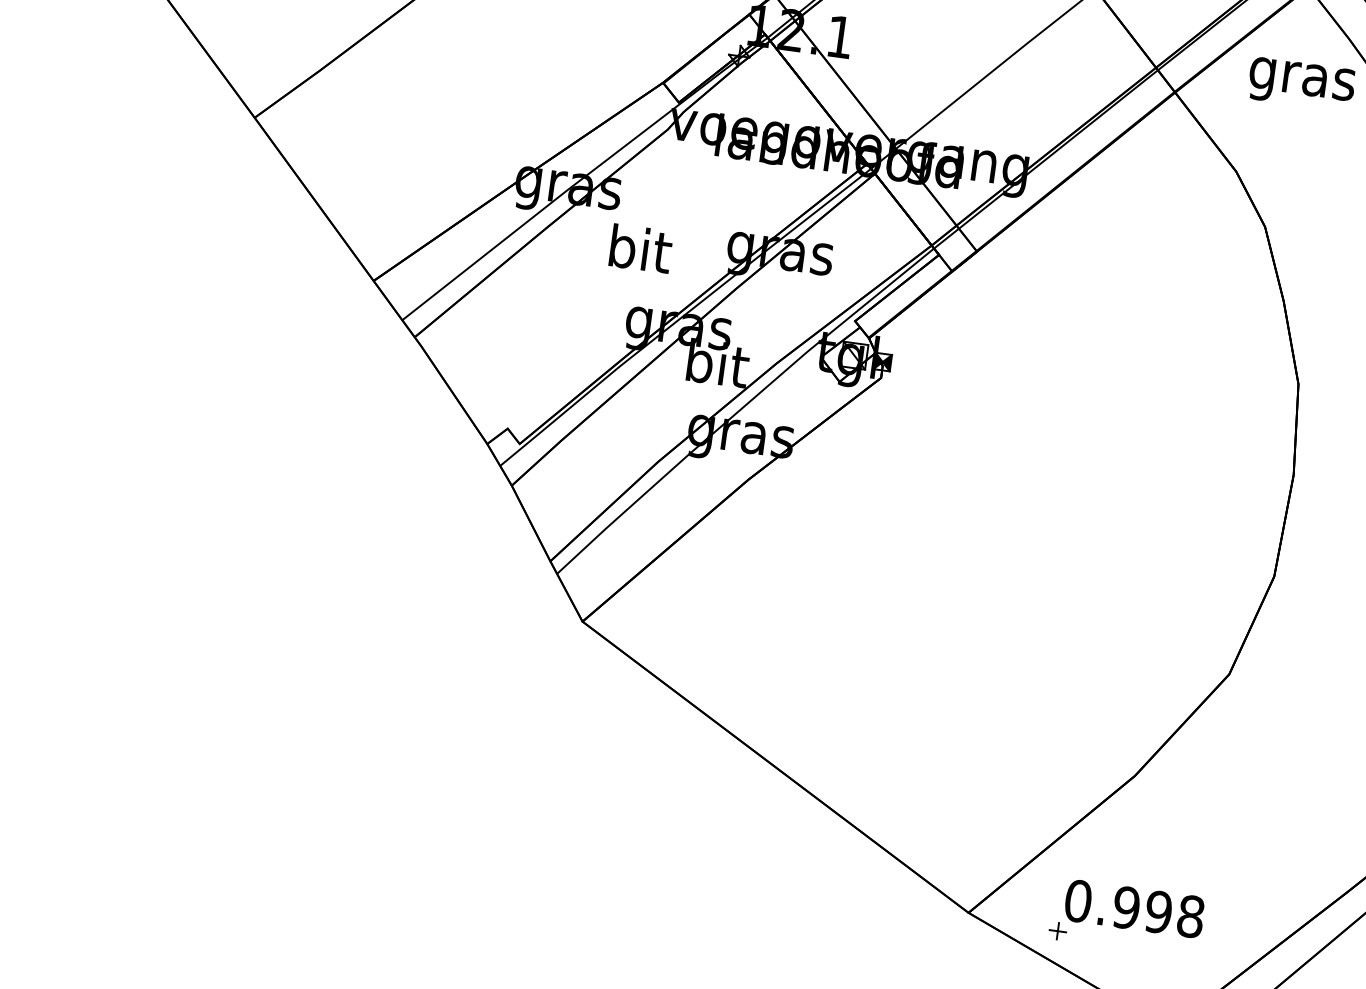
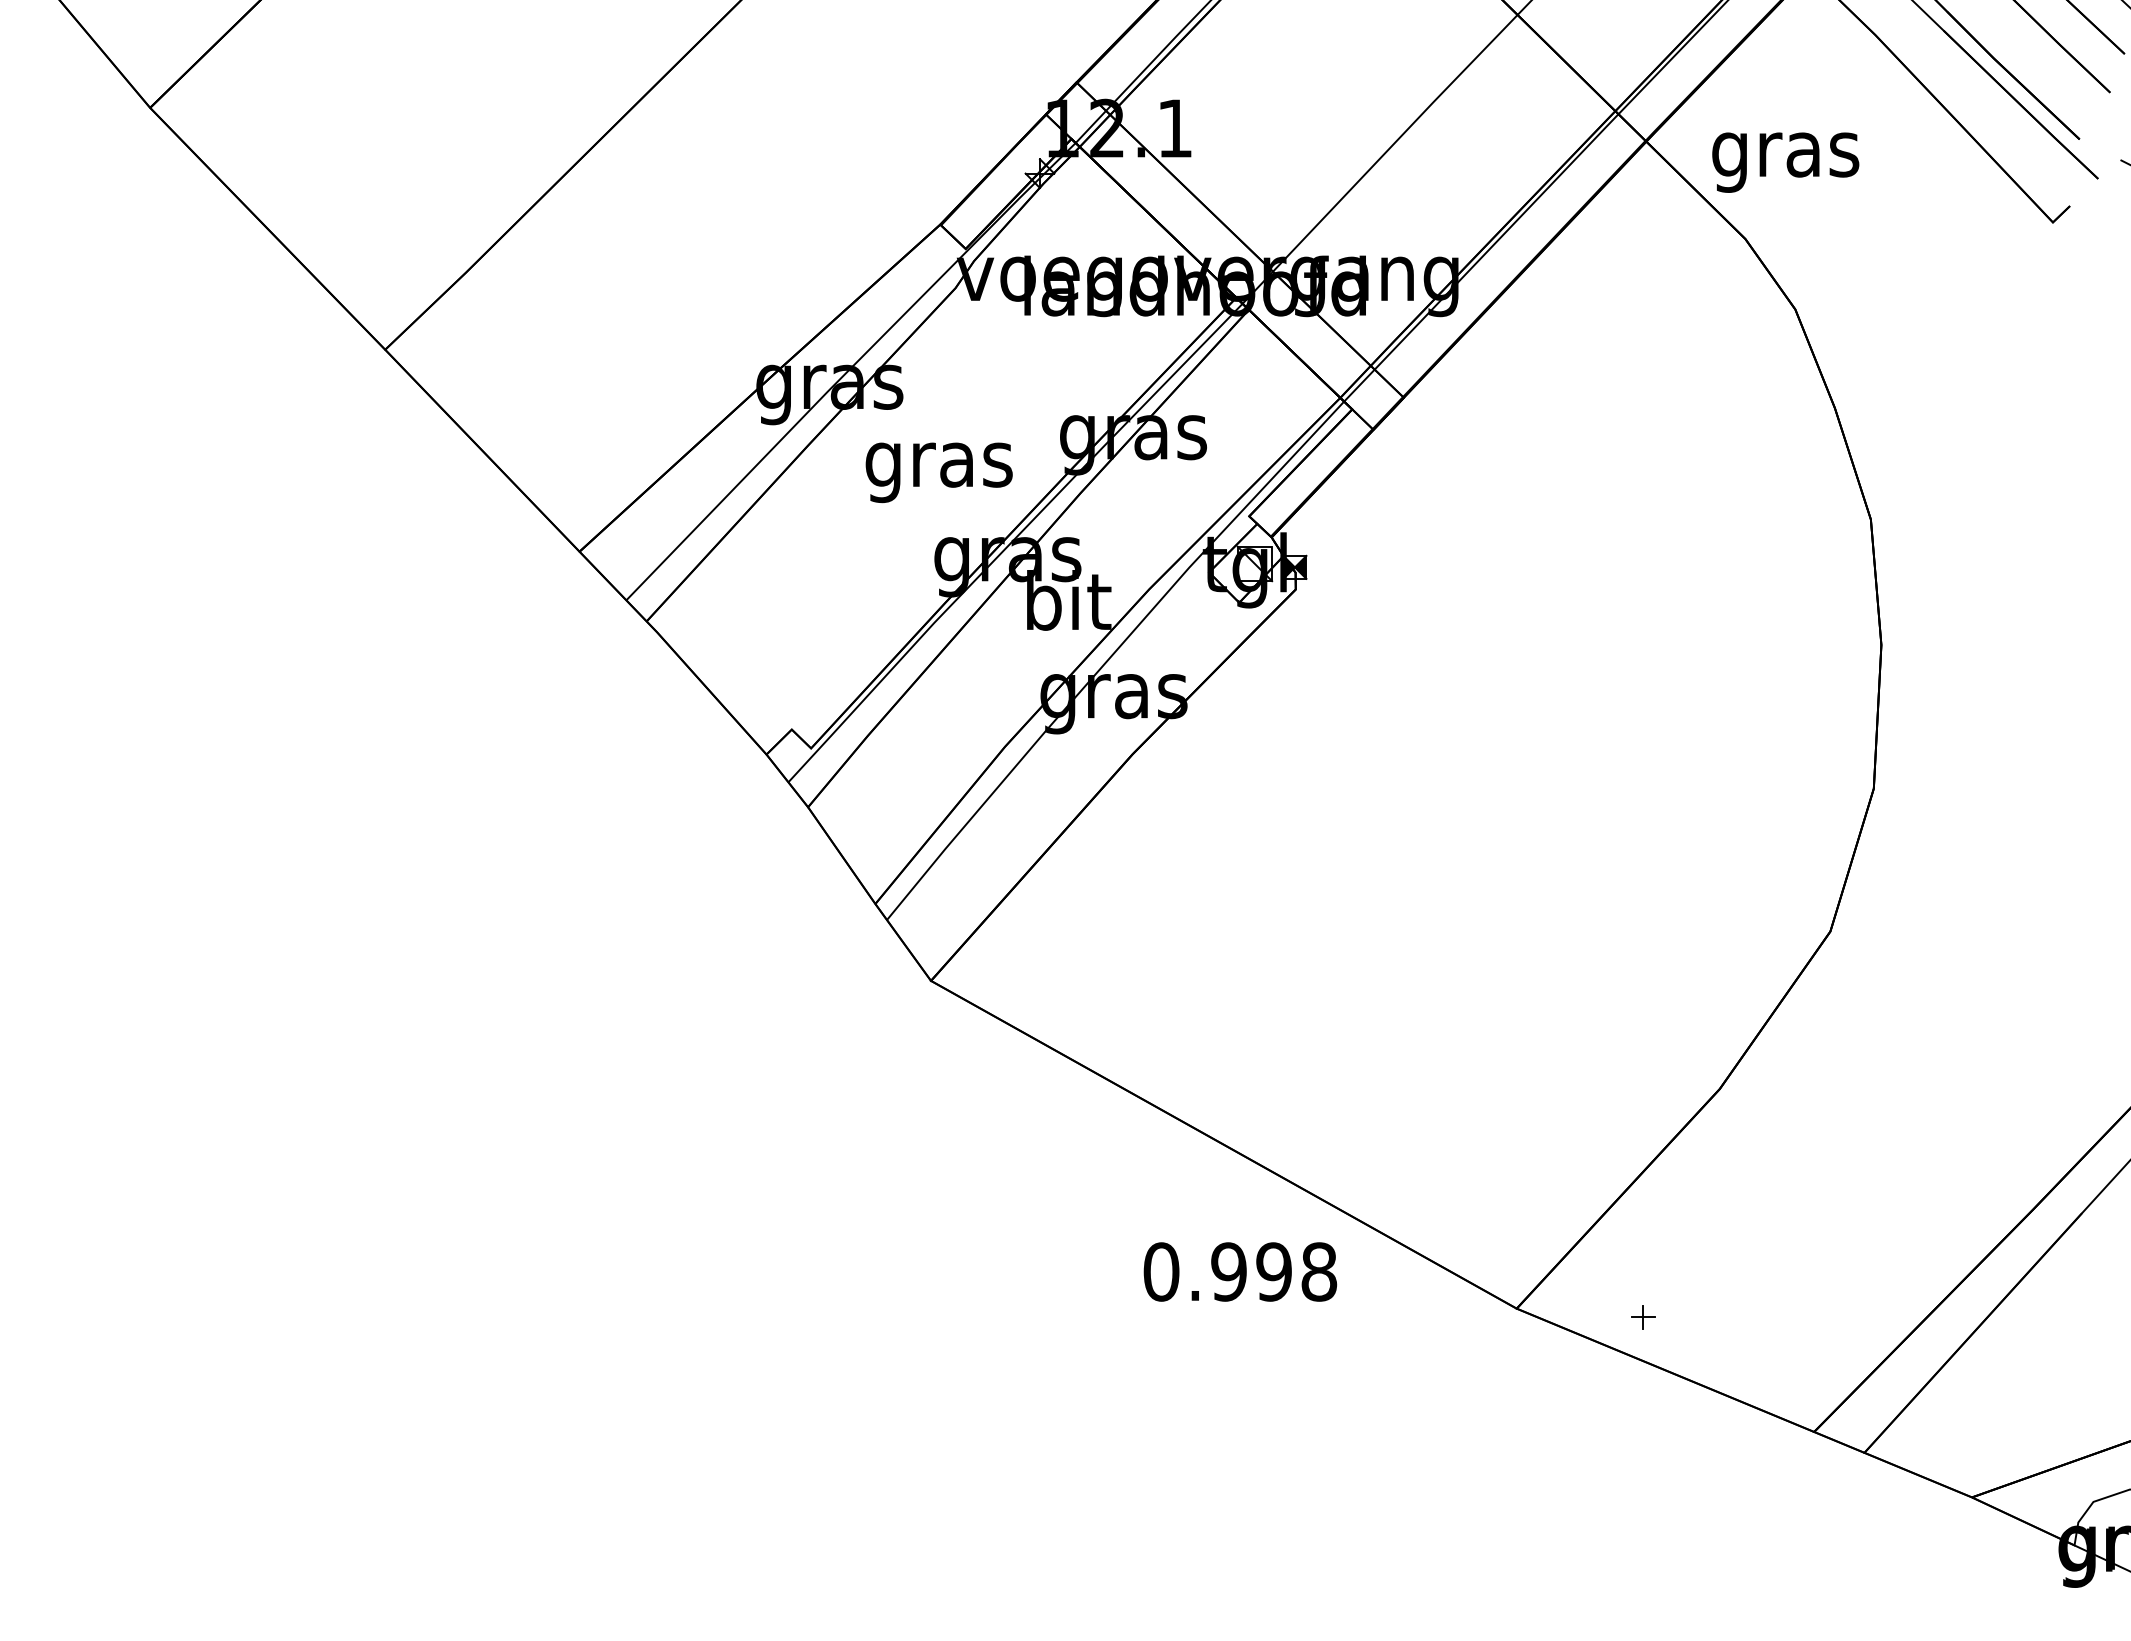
text: (1301, 84) -> (1785, 162), moved
text: (638, 253) -> (938, 464), bit -> gras
text: (1134, 908) -> (1240, 1271), moved

